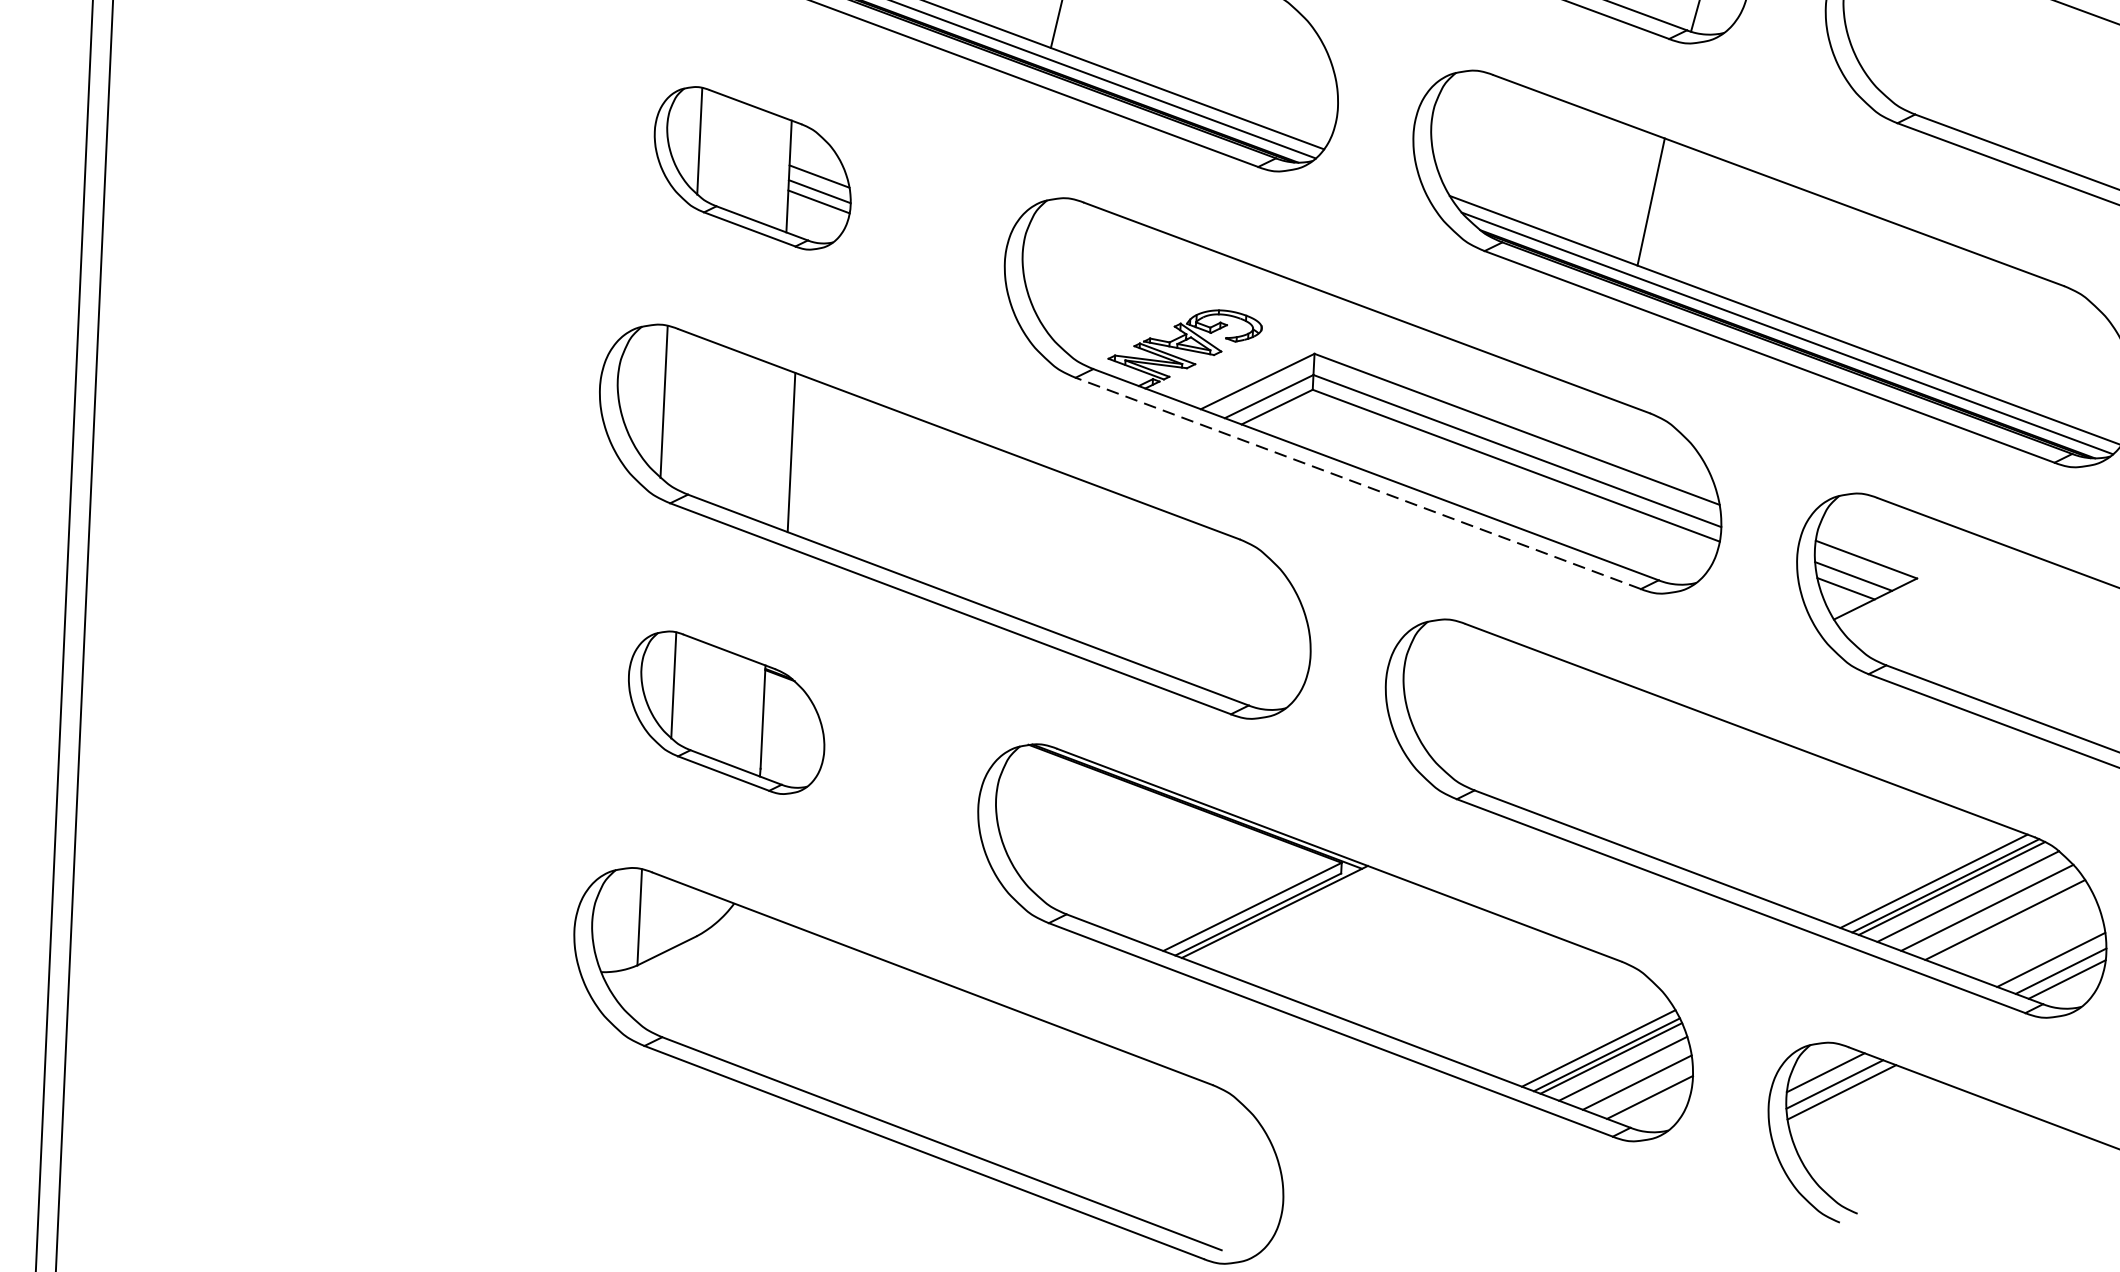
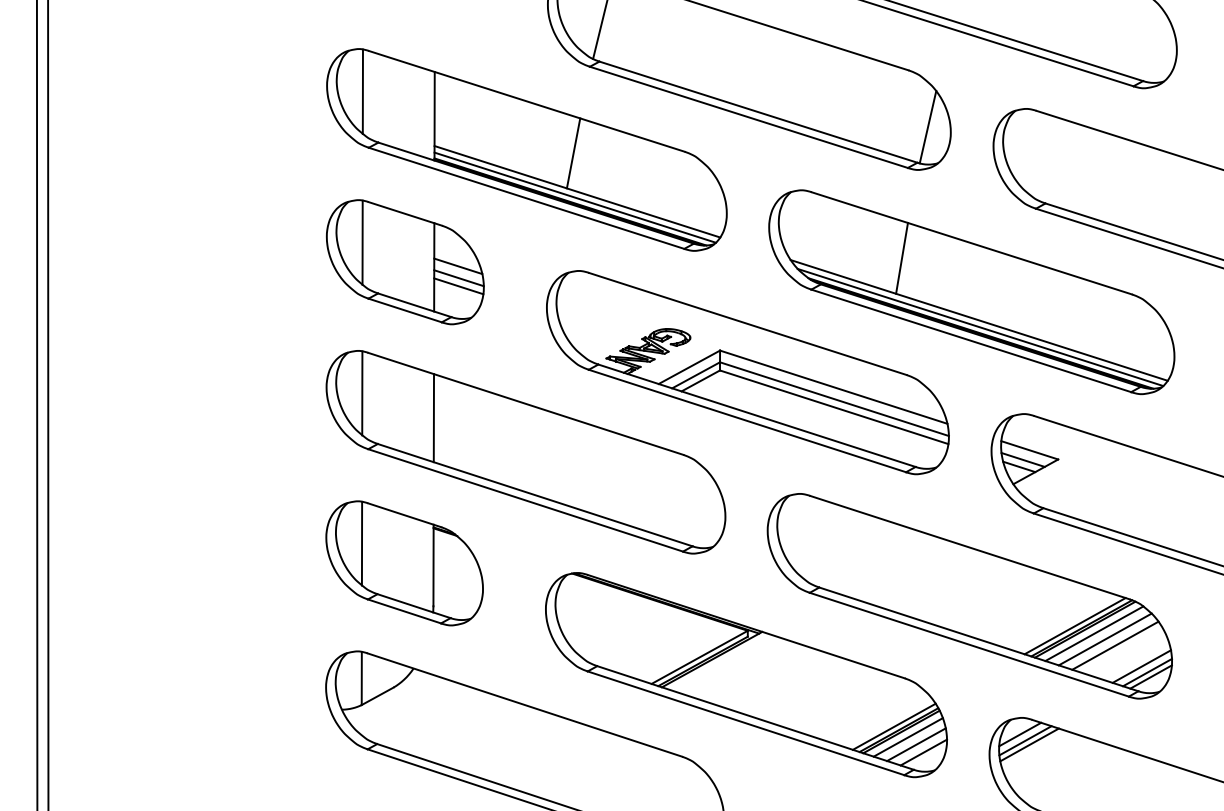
part: (752, 168) -> (405, 262), size x1.43
line: (1358, 484) -> (747, 421), dashed -> solid
part: (726, 712) -> (404, 563), size x1.43

